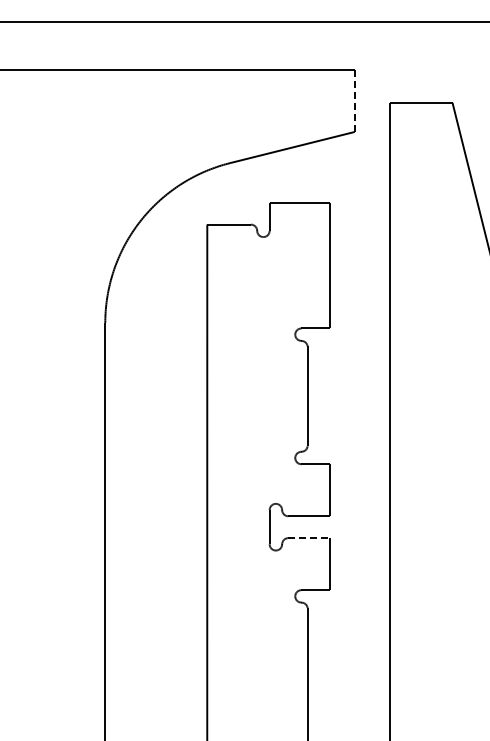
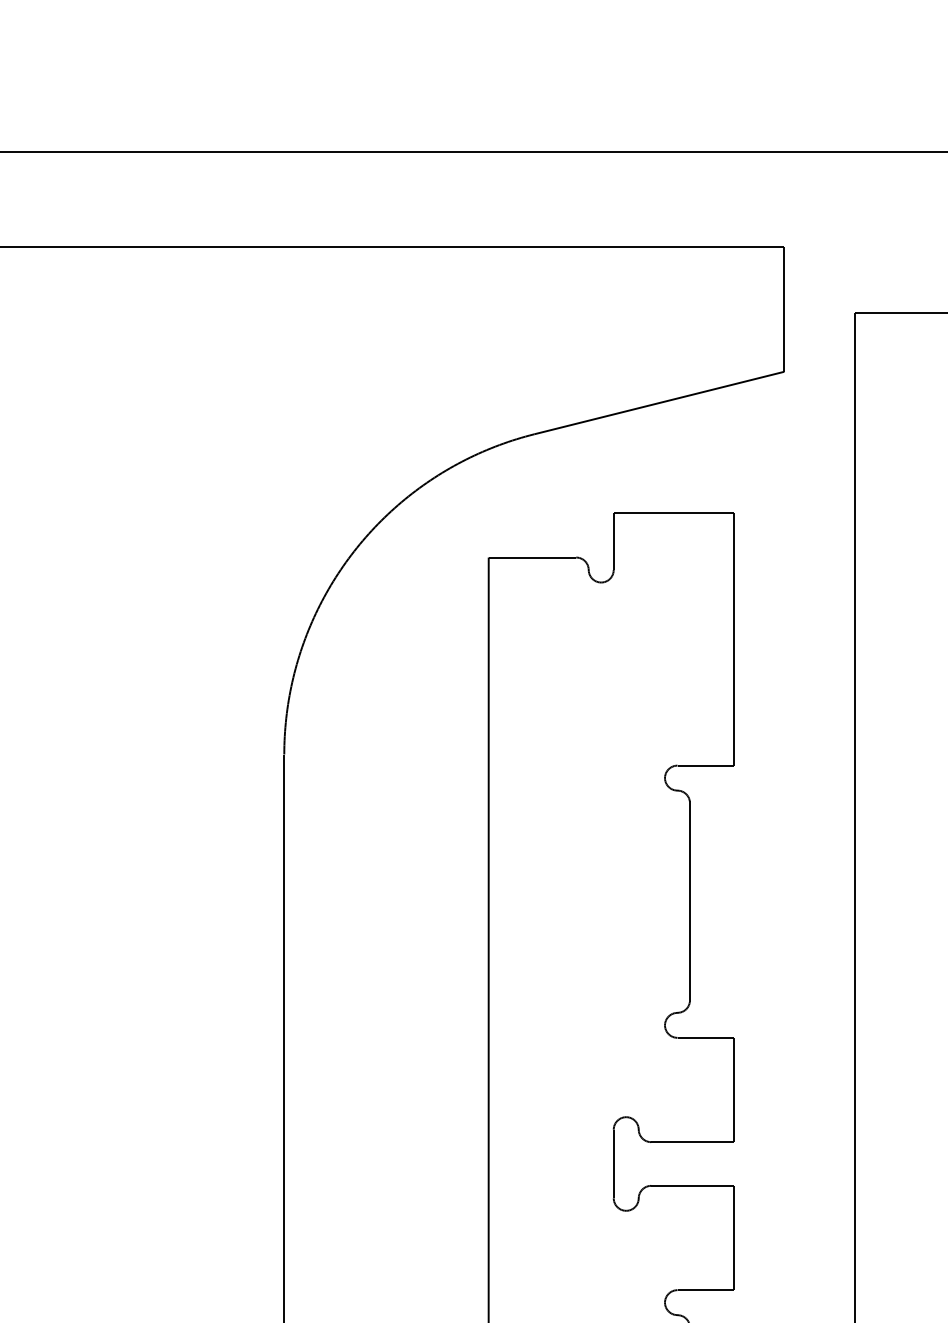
line: (354, 101) -> (783, 310), dashed -> solid
line: (309, 538) -> (693, 1186), dashed -> solid

